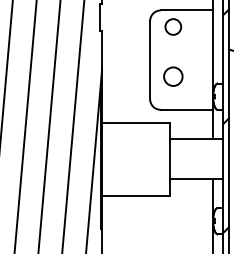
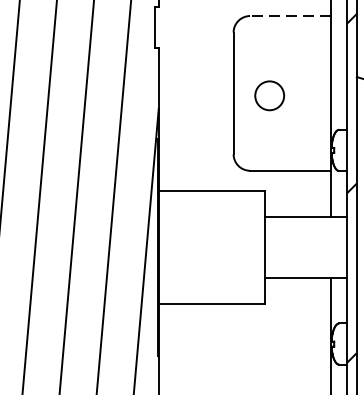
line: (186, 10) -> (290, 16), solid -> dashed
circle: (173, 26) -> (269, 41), removed
circle: (173, 76) -> (269, 95), moved

